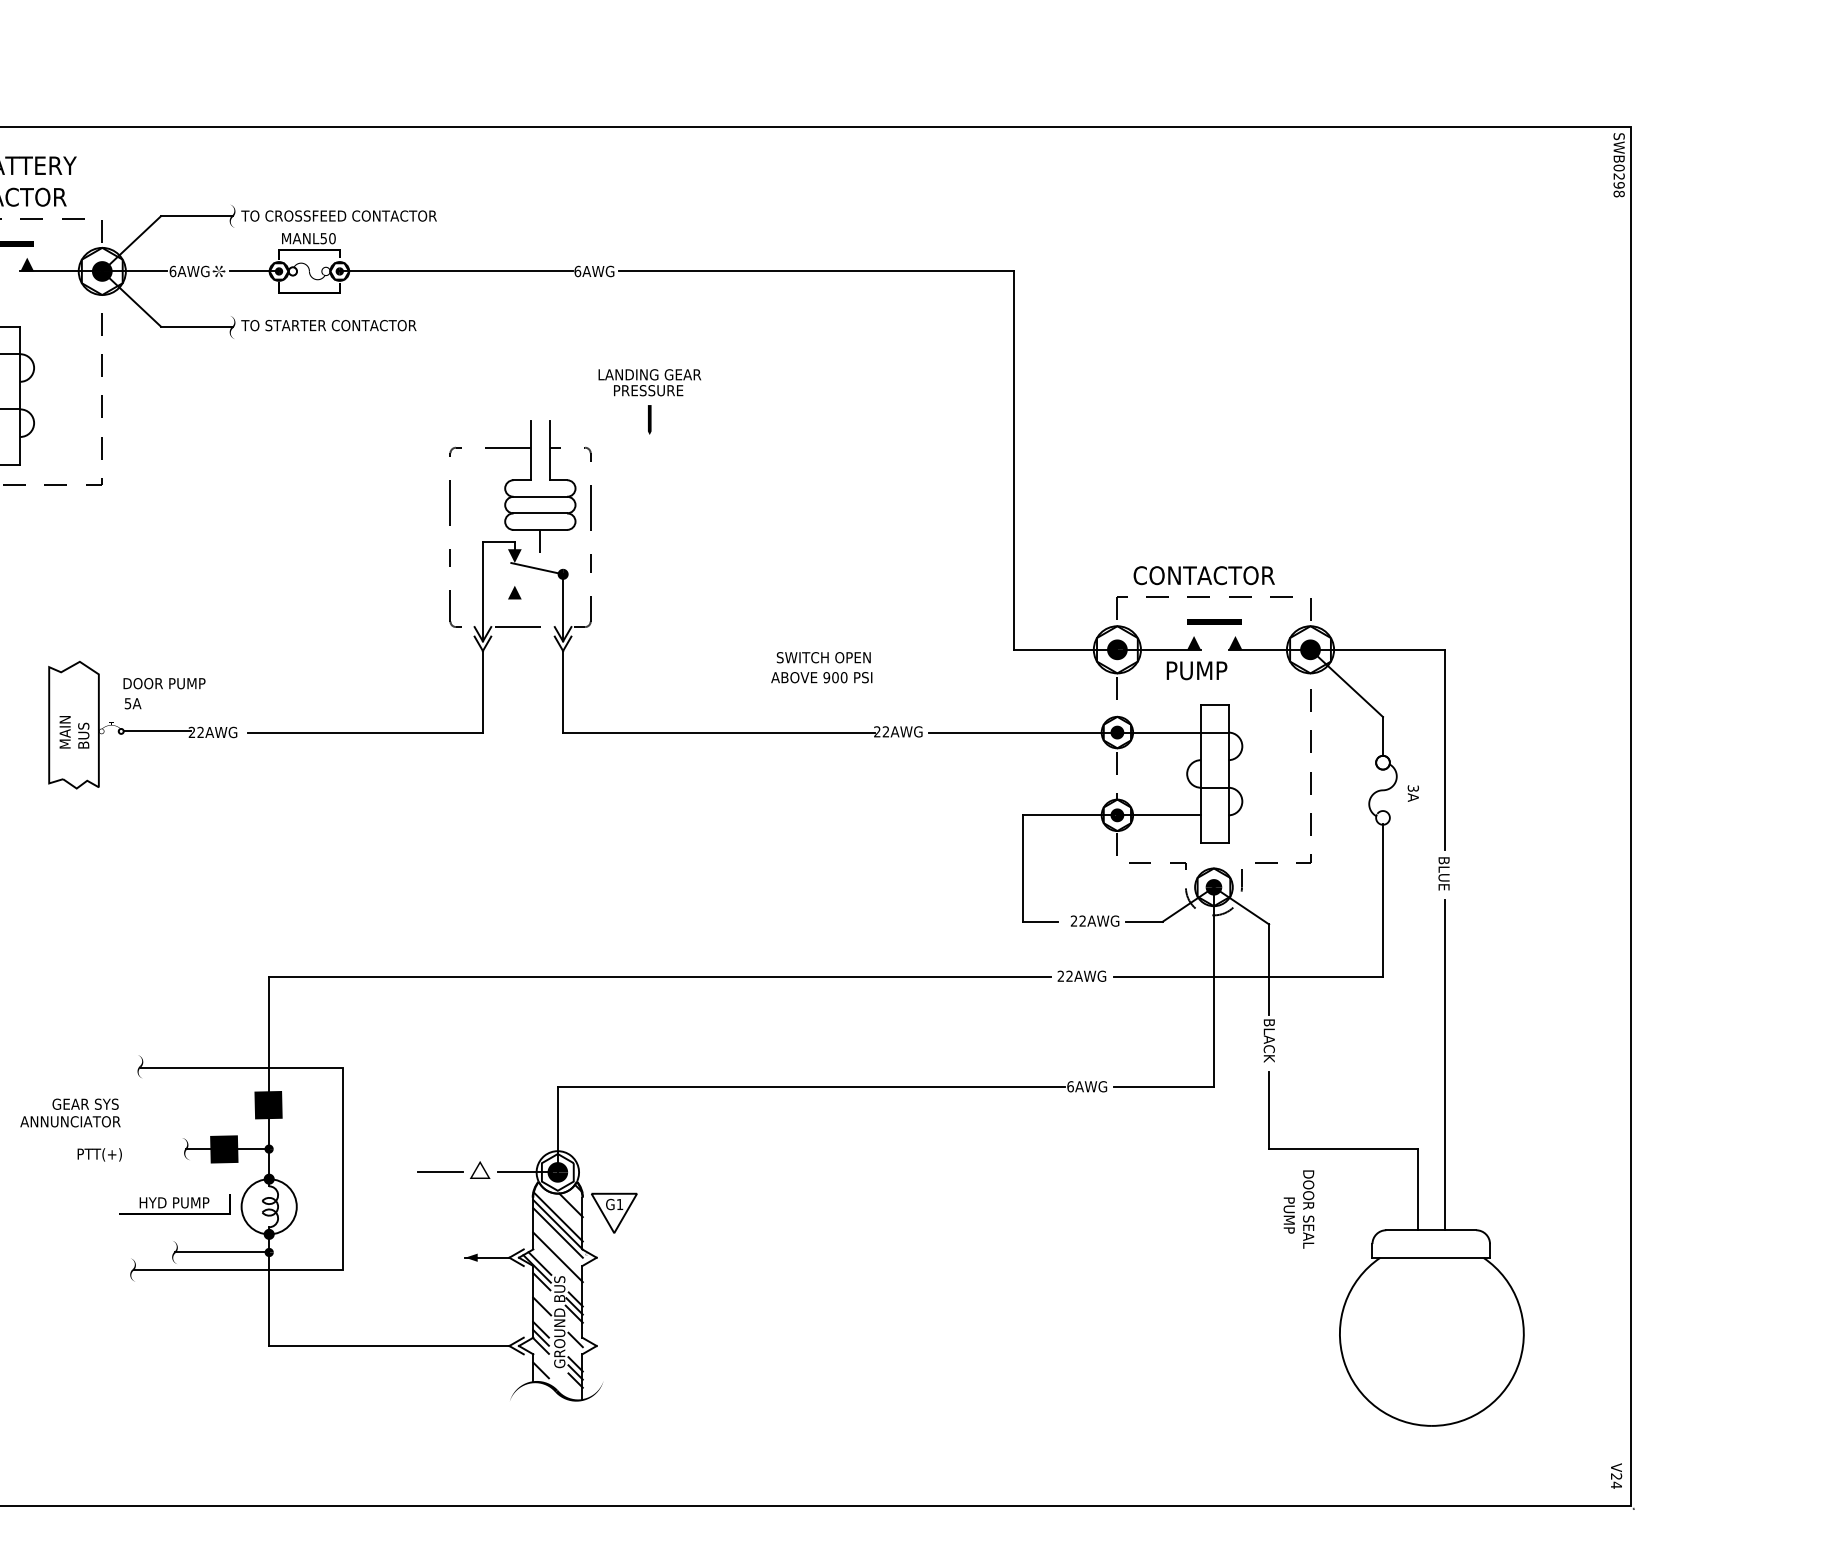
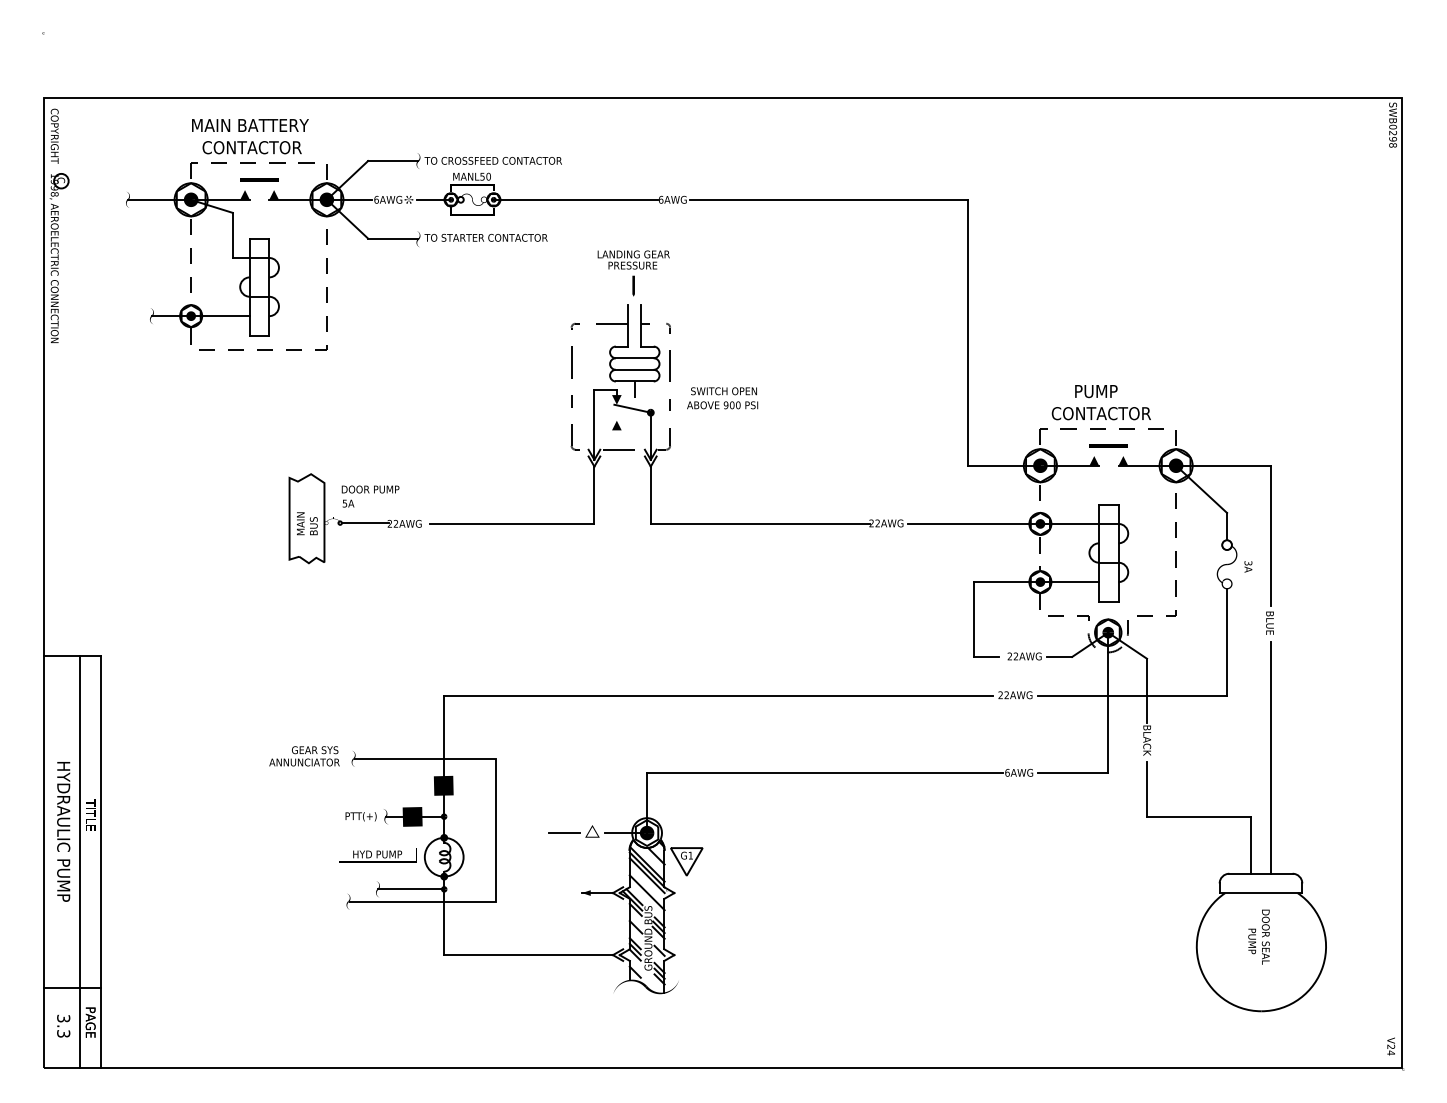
text: (649, 401) -> (633, 273), moved
text: (821, 667) -> (722, 398), moved
text: (1197, 670) -> (1096, 391), moved
text: (70, 1113) -> (304, 756), moved
text: (98, 1154) -> (360, 816), moved
text: (1298, 1208) -> (1258, 936), moved

